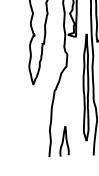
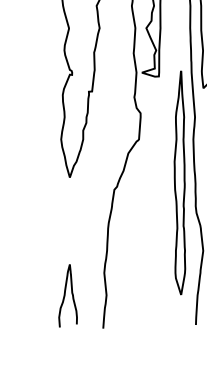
curve: (63, 141) -> (65, 295), moved

